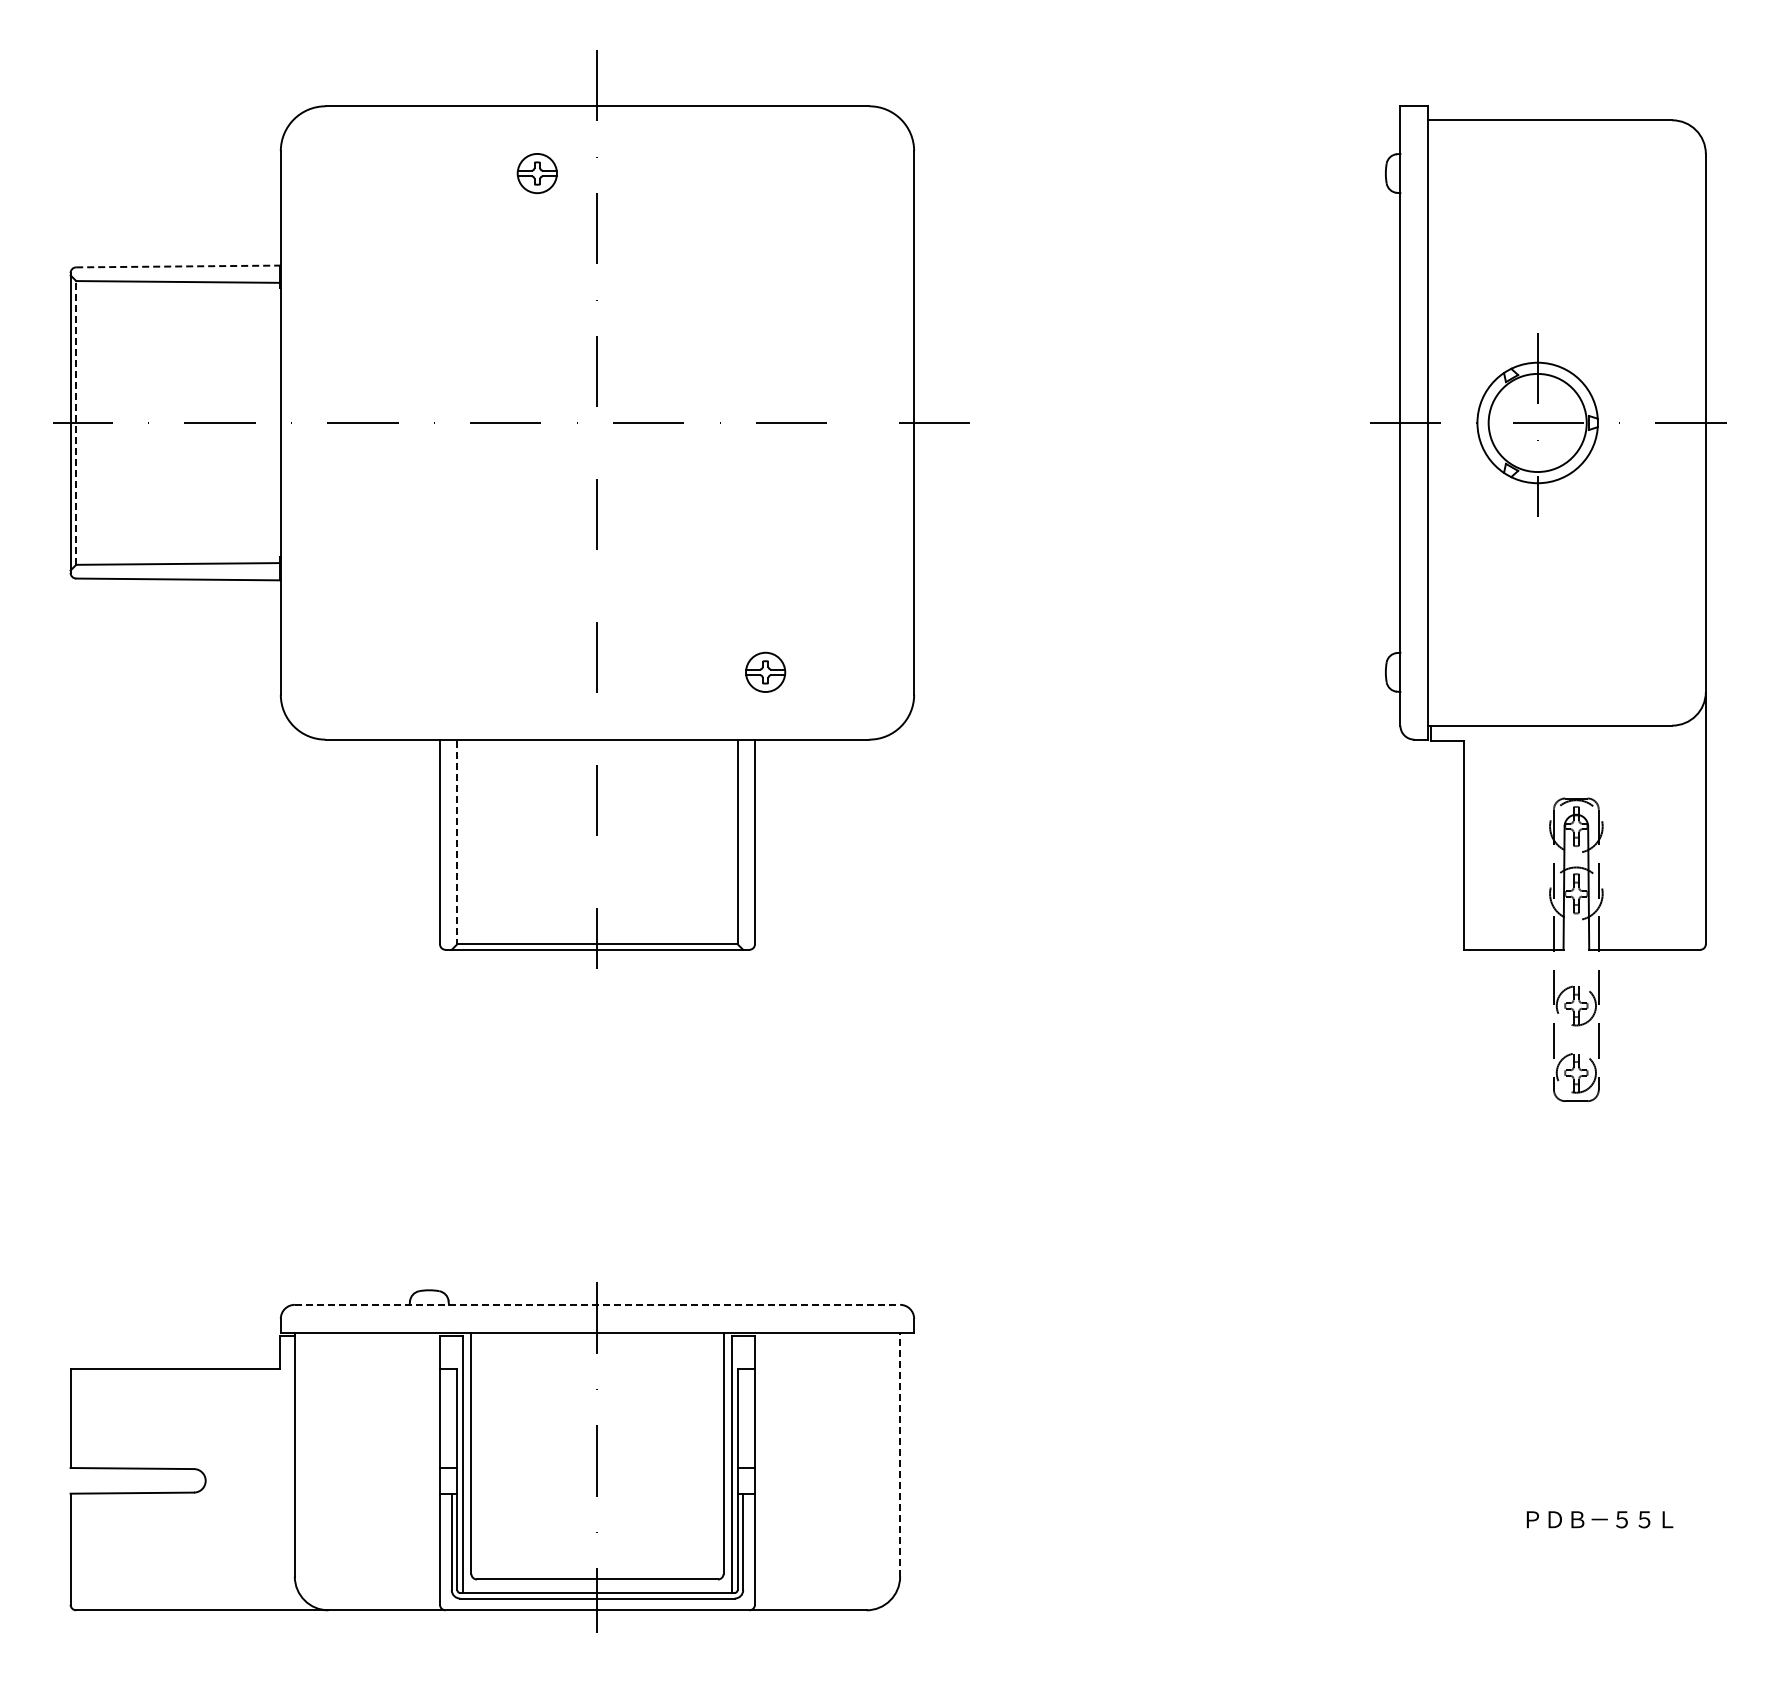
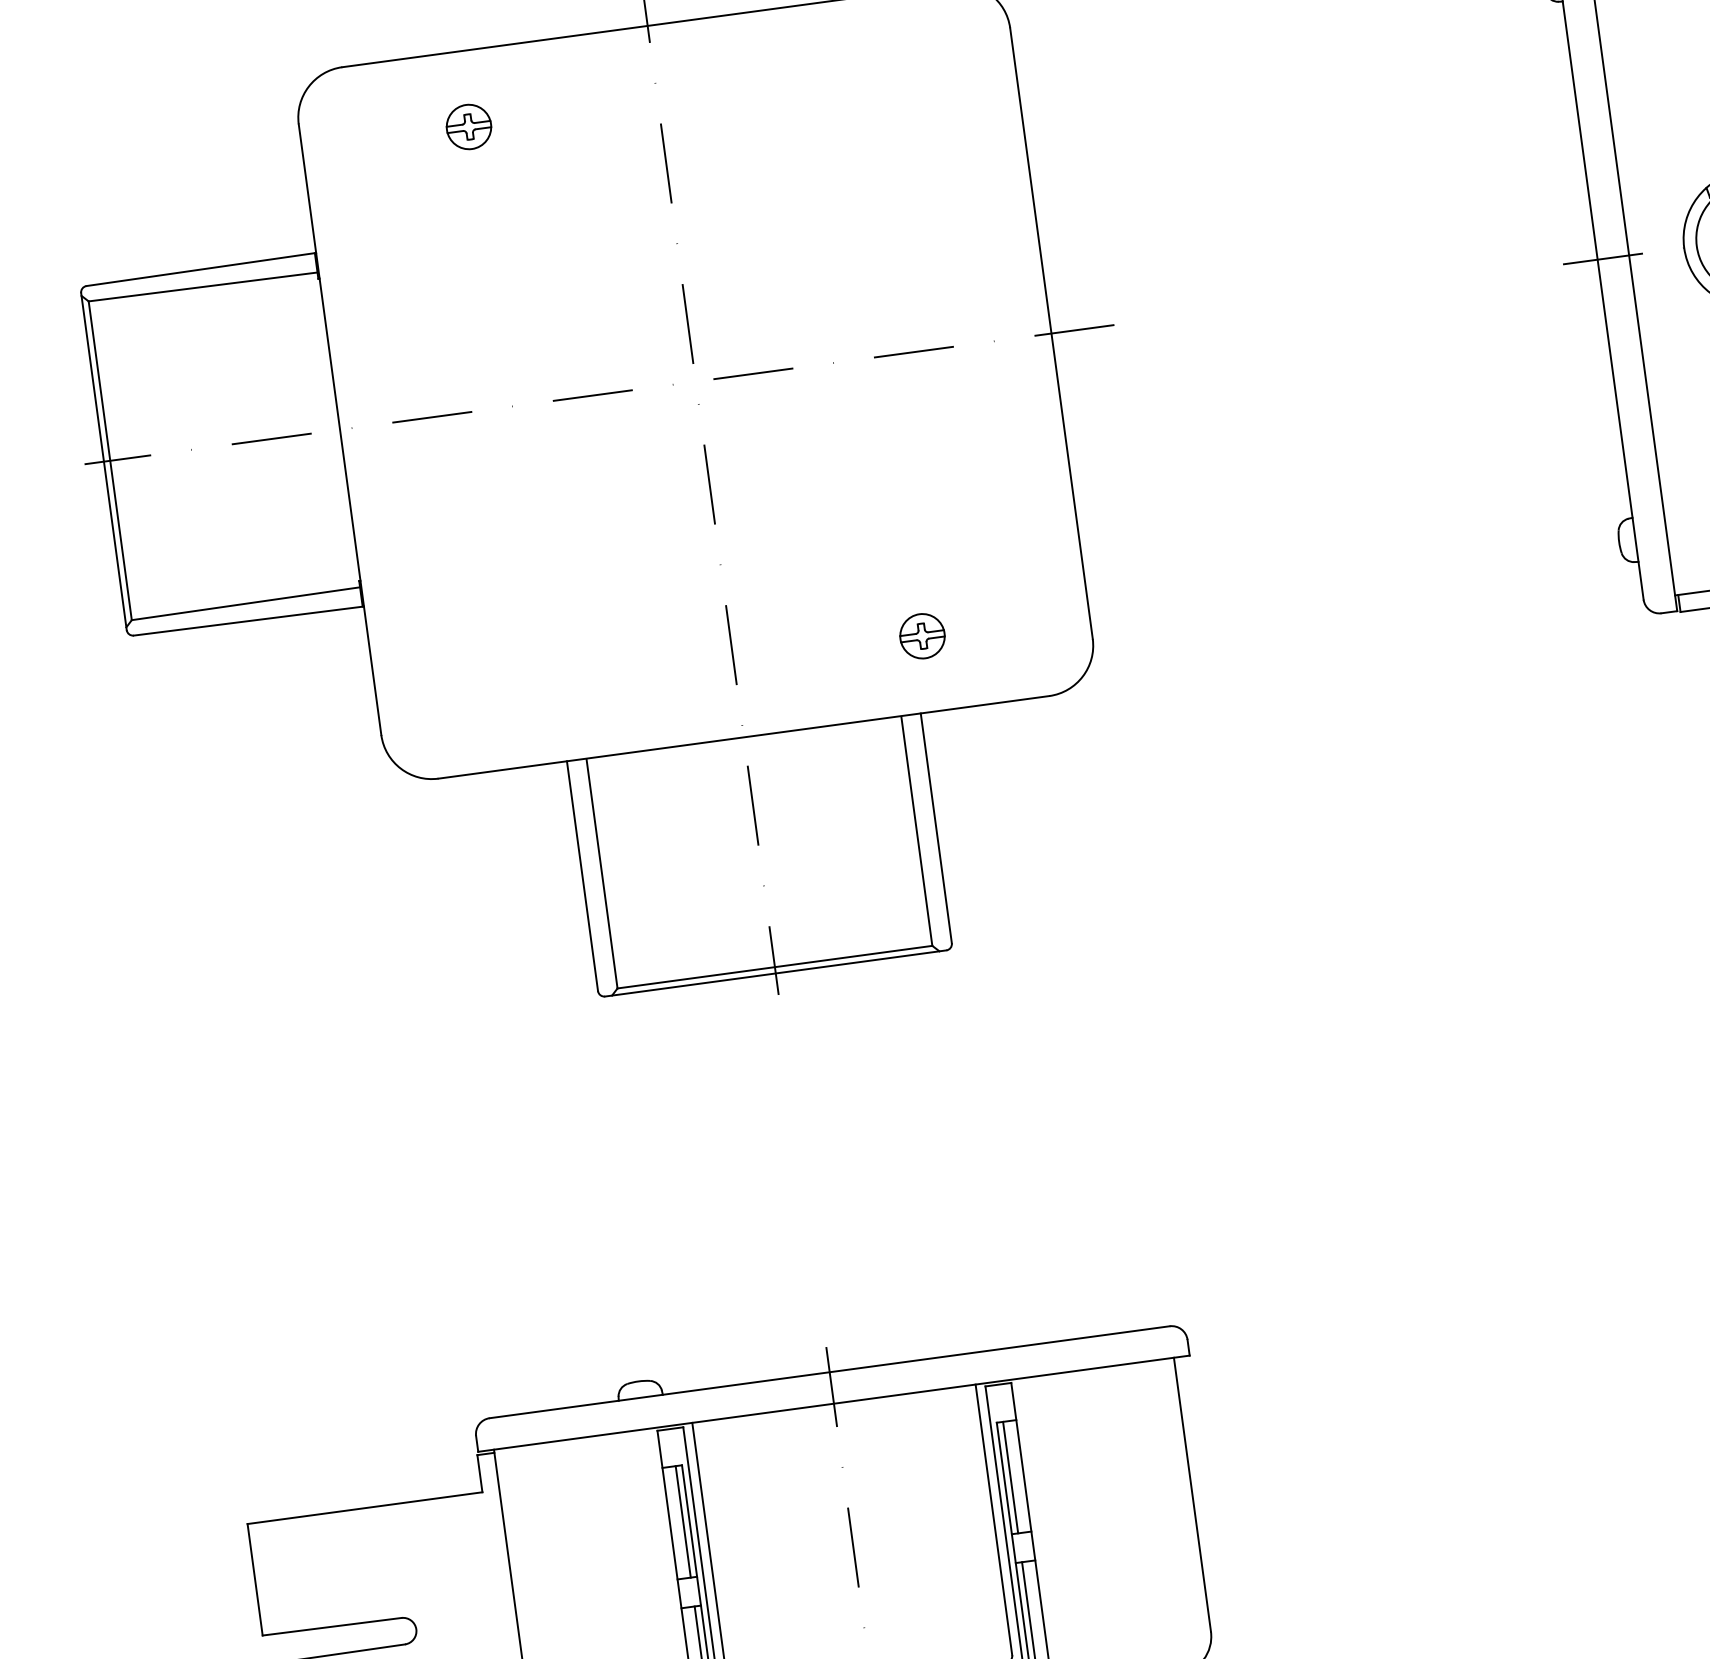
part: (536, 173) -> (468, 127), moved
line: (179, 266) -> (202, 269), dashed -> solid
line: (76, 422) -> (110, 460), dashed -> solid
line: (457, 842) -> (602, 874), dashed -> solid
line: (597, 1304) -> (829, 1371), dashed -> solid
line: (451, 1418) -> (682, 1522), added
line: (743, 1418) -> (1010, 1477), added
line: (900, 1454) -> (1192, 1494), dashed -> solid

